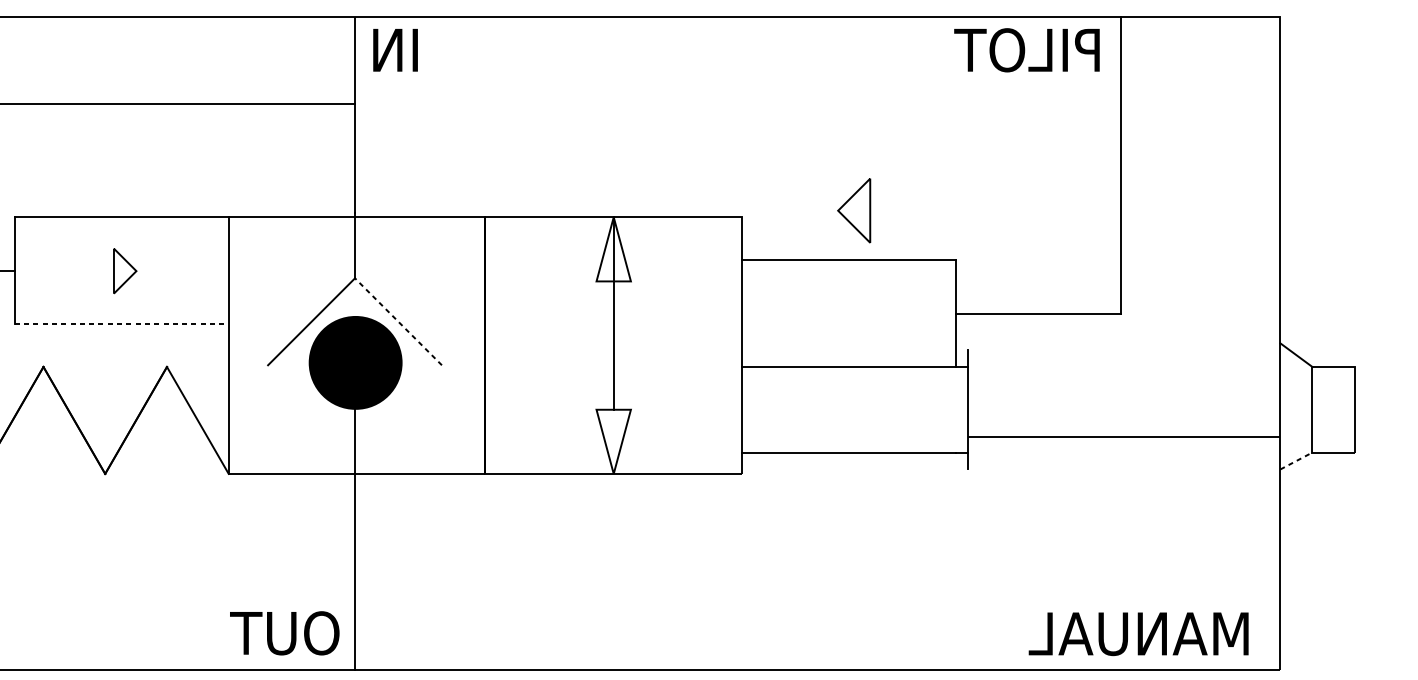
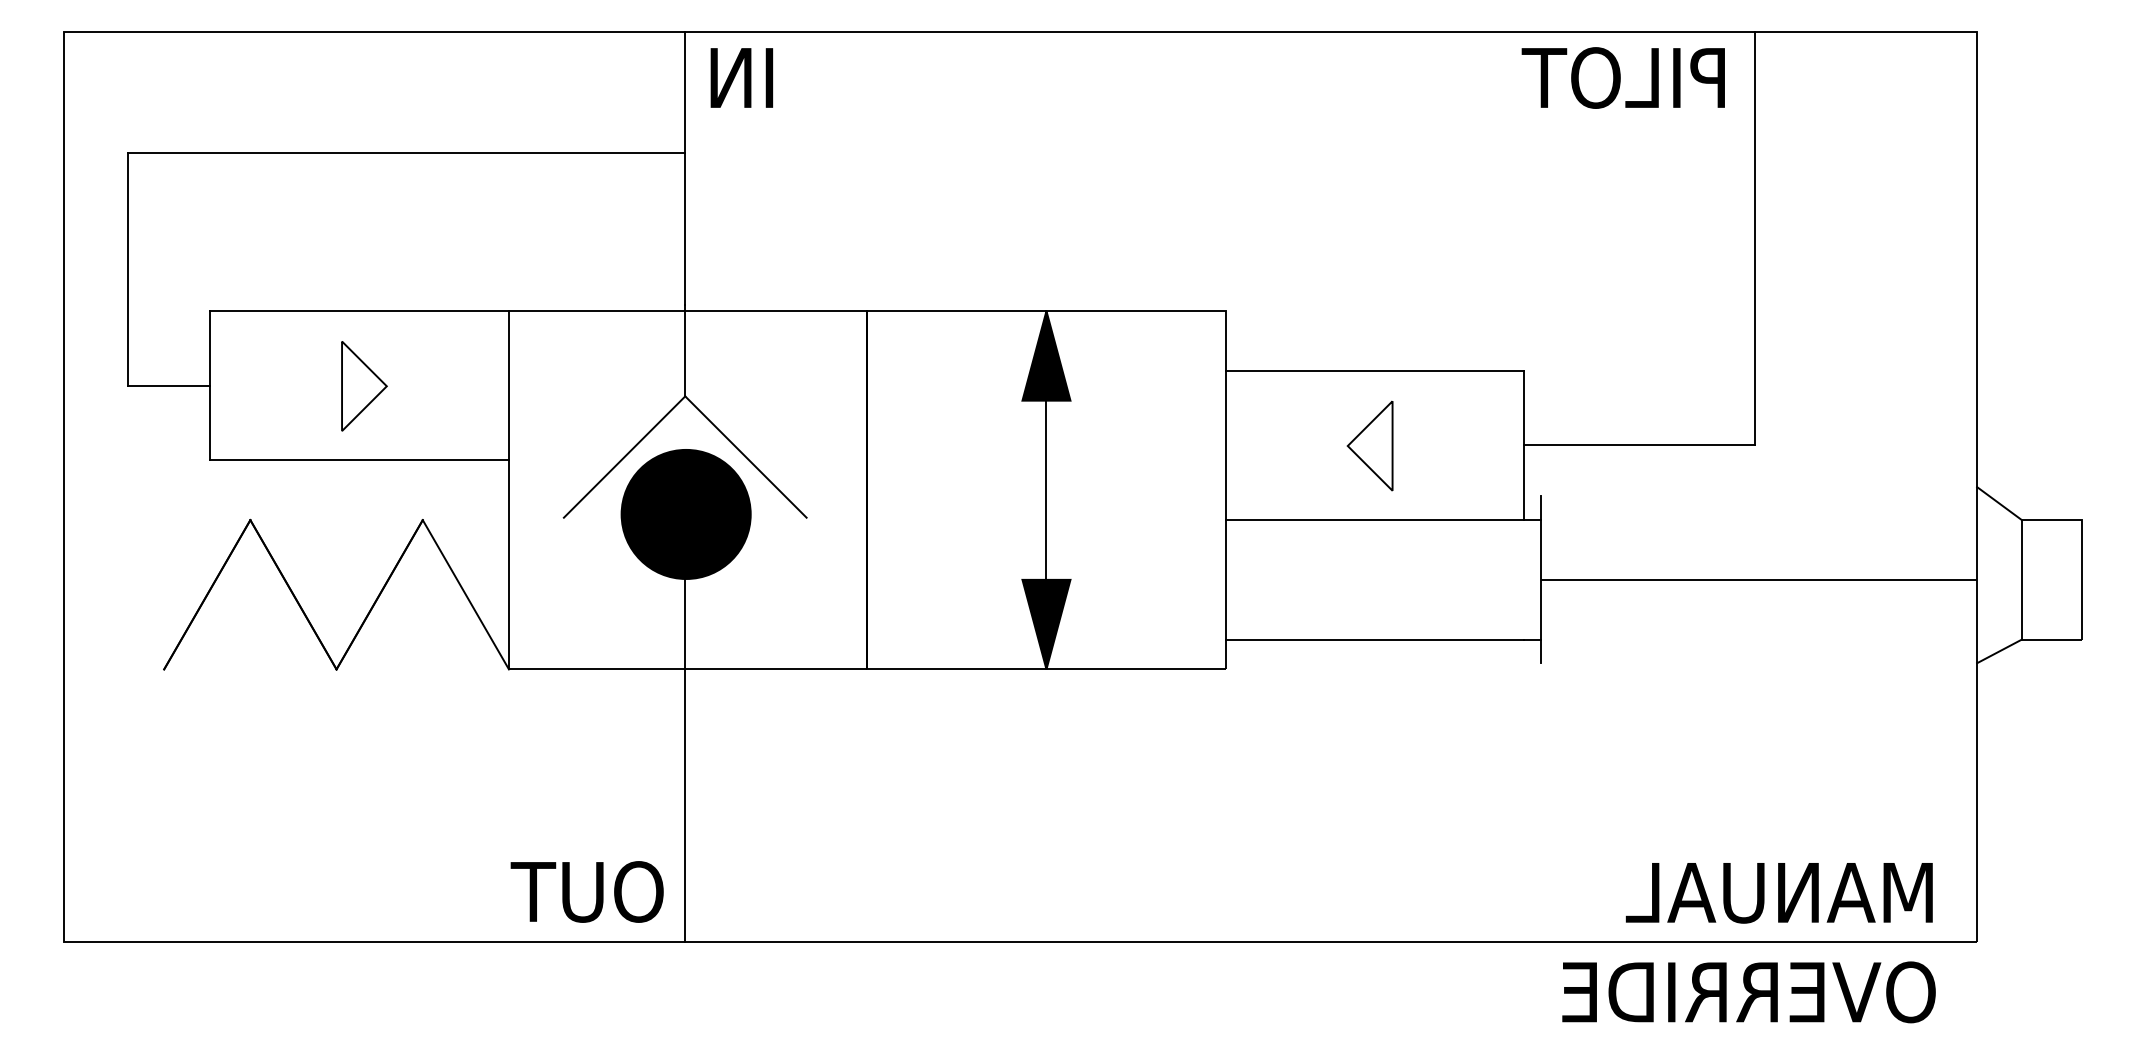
part: (853, 210) -> (1369, 445), moved
fill: (613, 249) -> (1046, 355), added
part: (125, 271) -> (364, 386), size x1.43
line: (398, 322) -> (745, 457), dashed -> solid
line: (122, 324) -> (360, 460), dashed -> solid
line: (1124, 436) -> (1759, 579), moved
fill: (613, 441) -> (1046, 624), added
line: (1296, 461) -> (1999, 651), dashed -> solid

